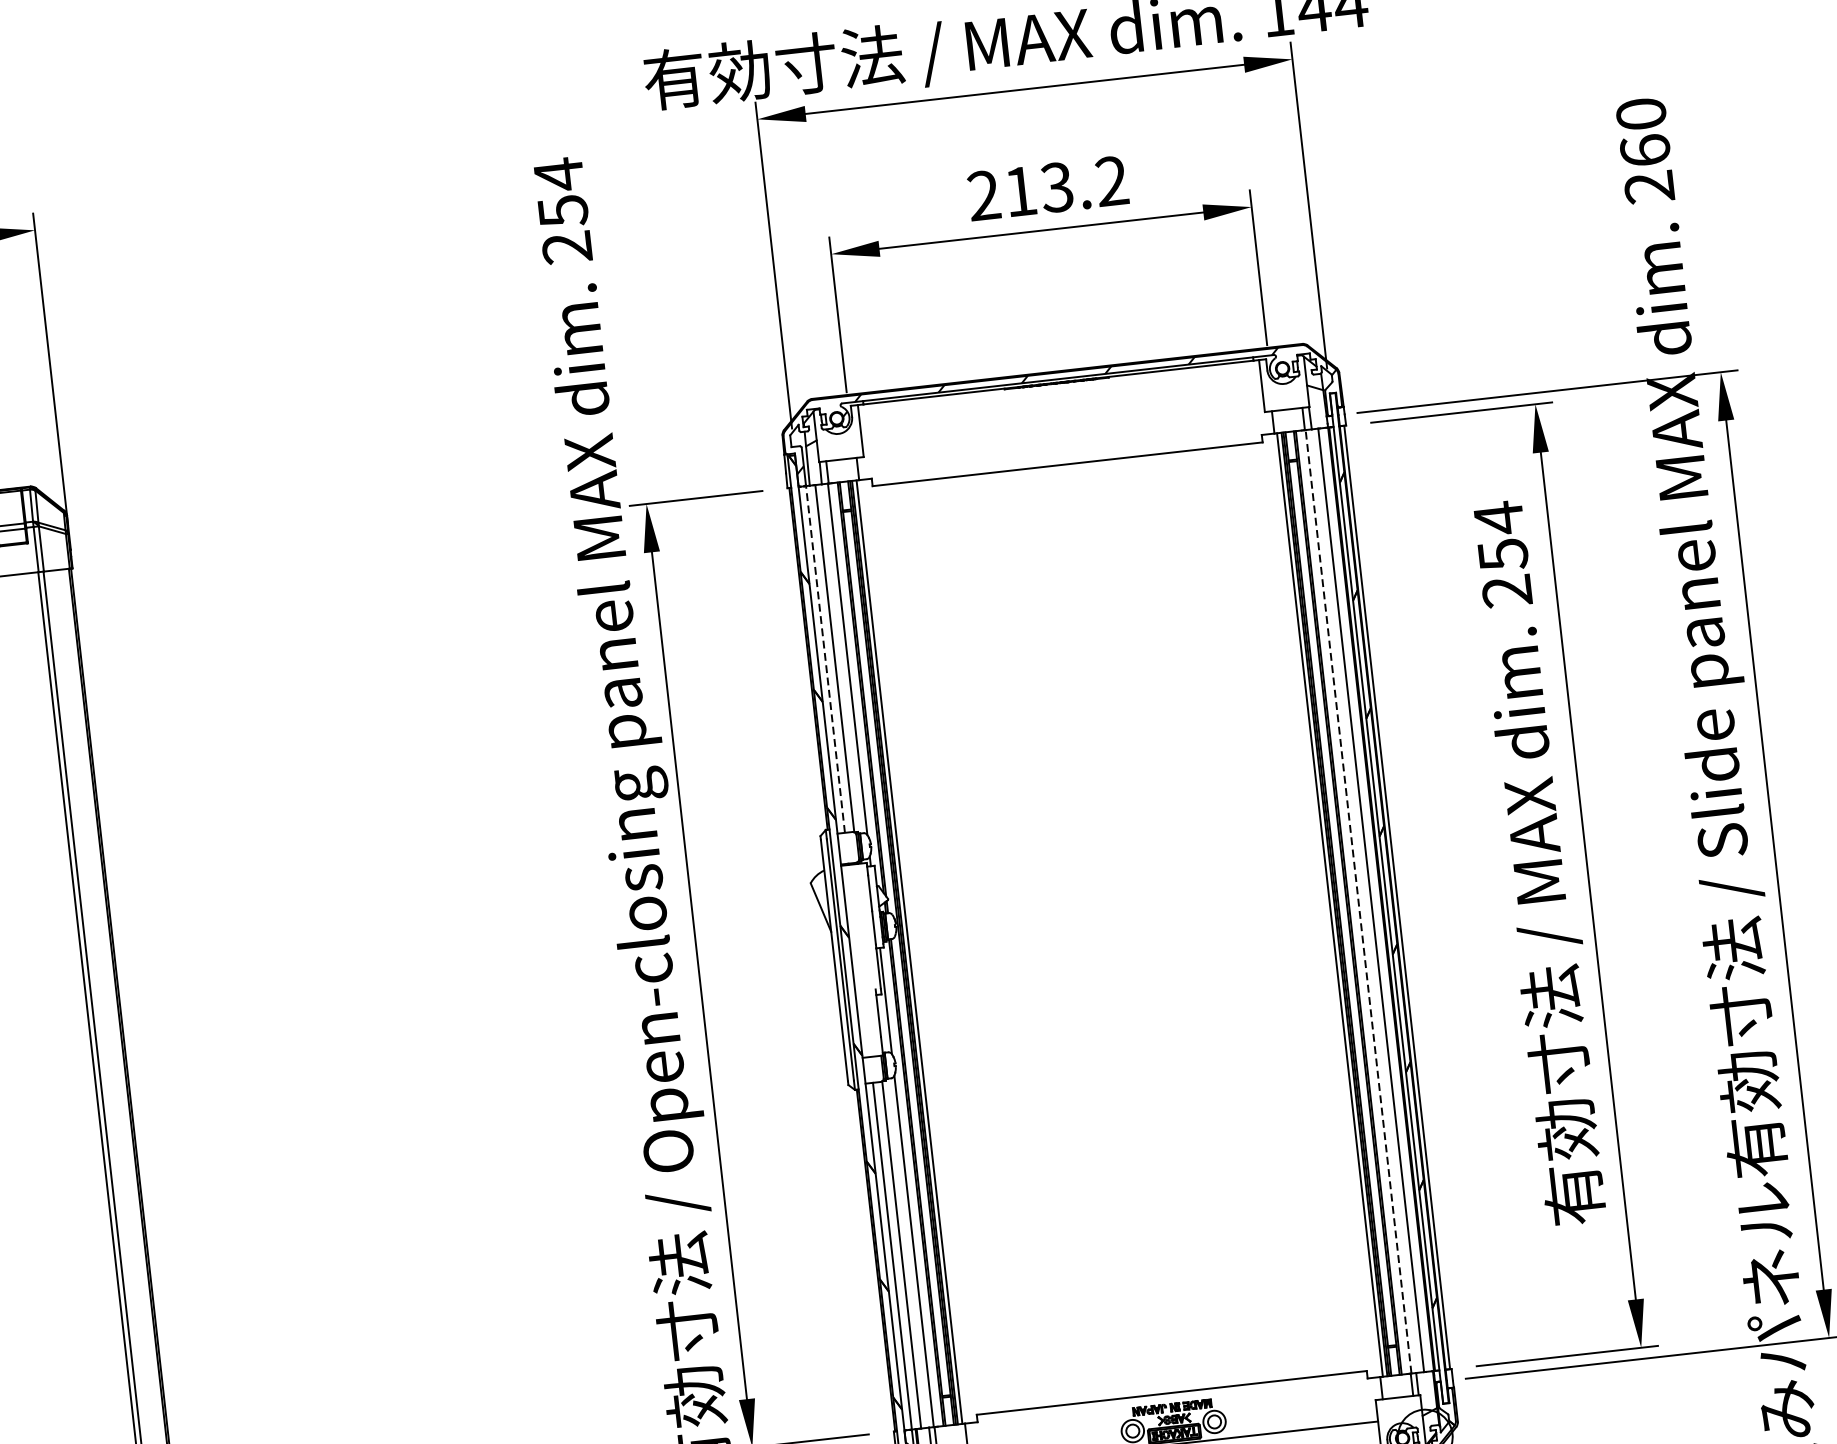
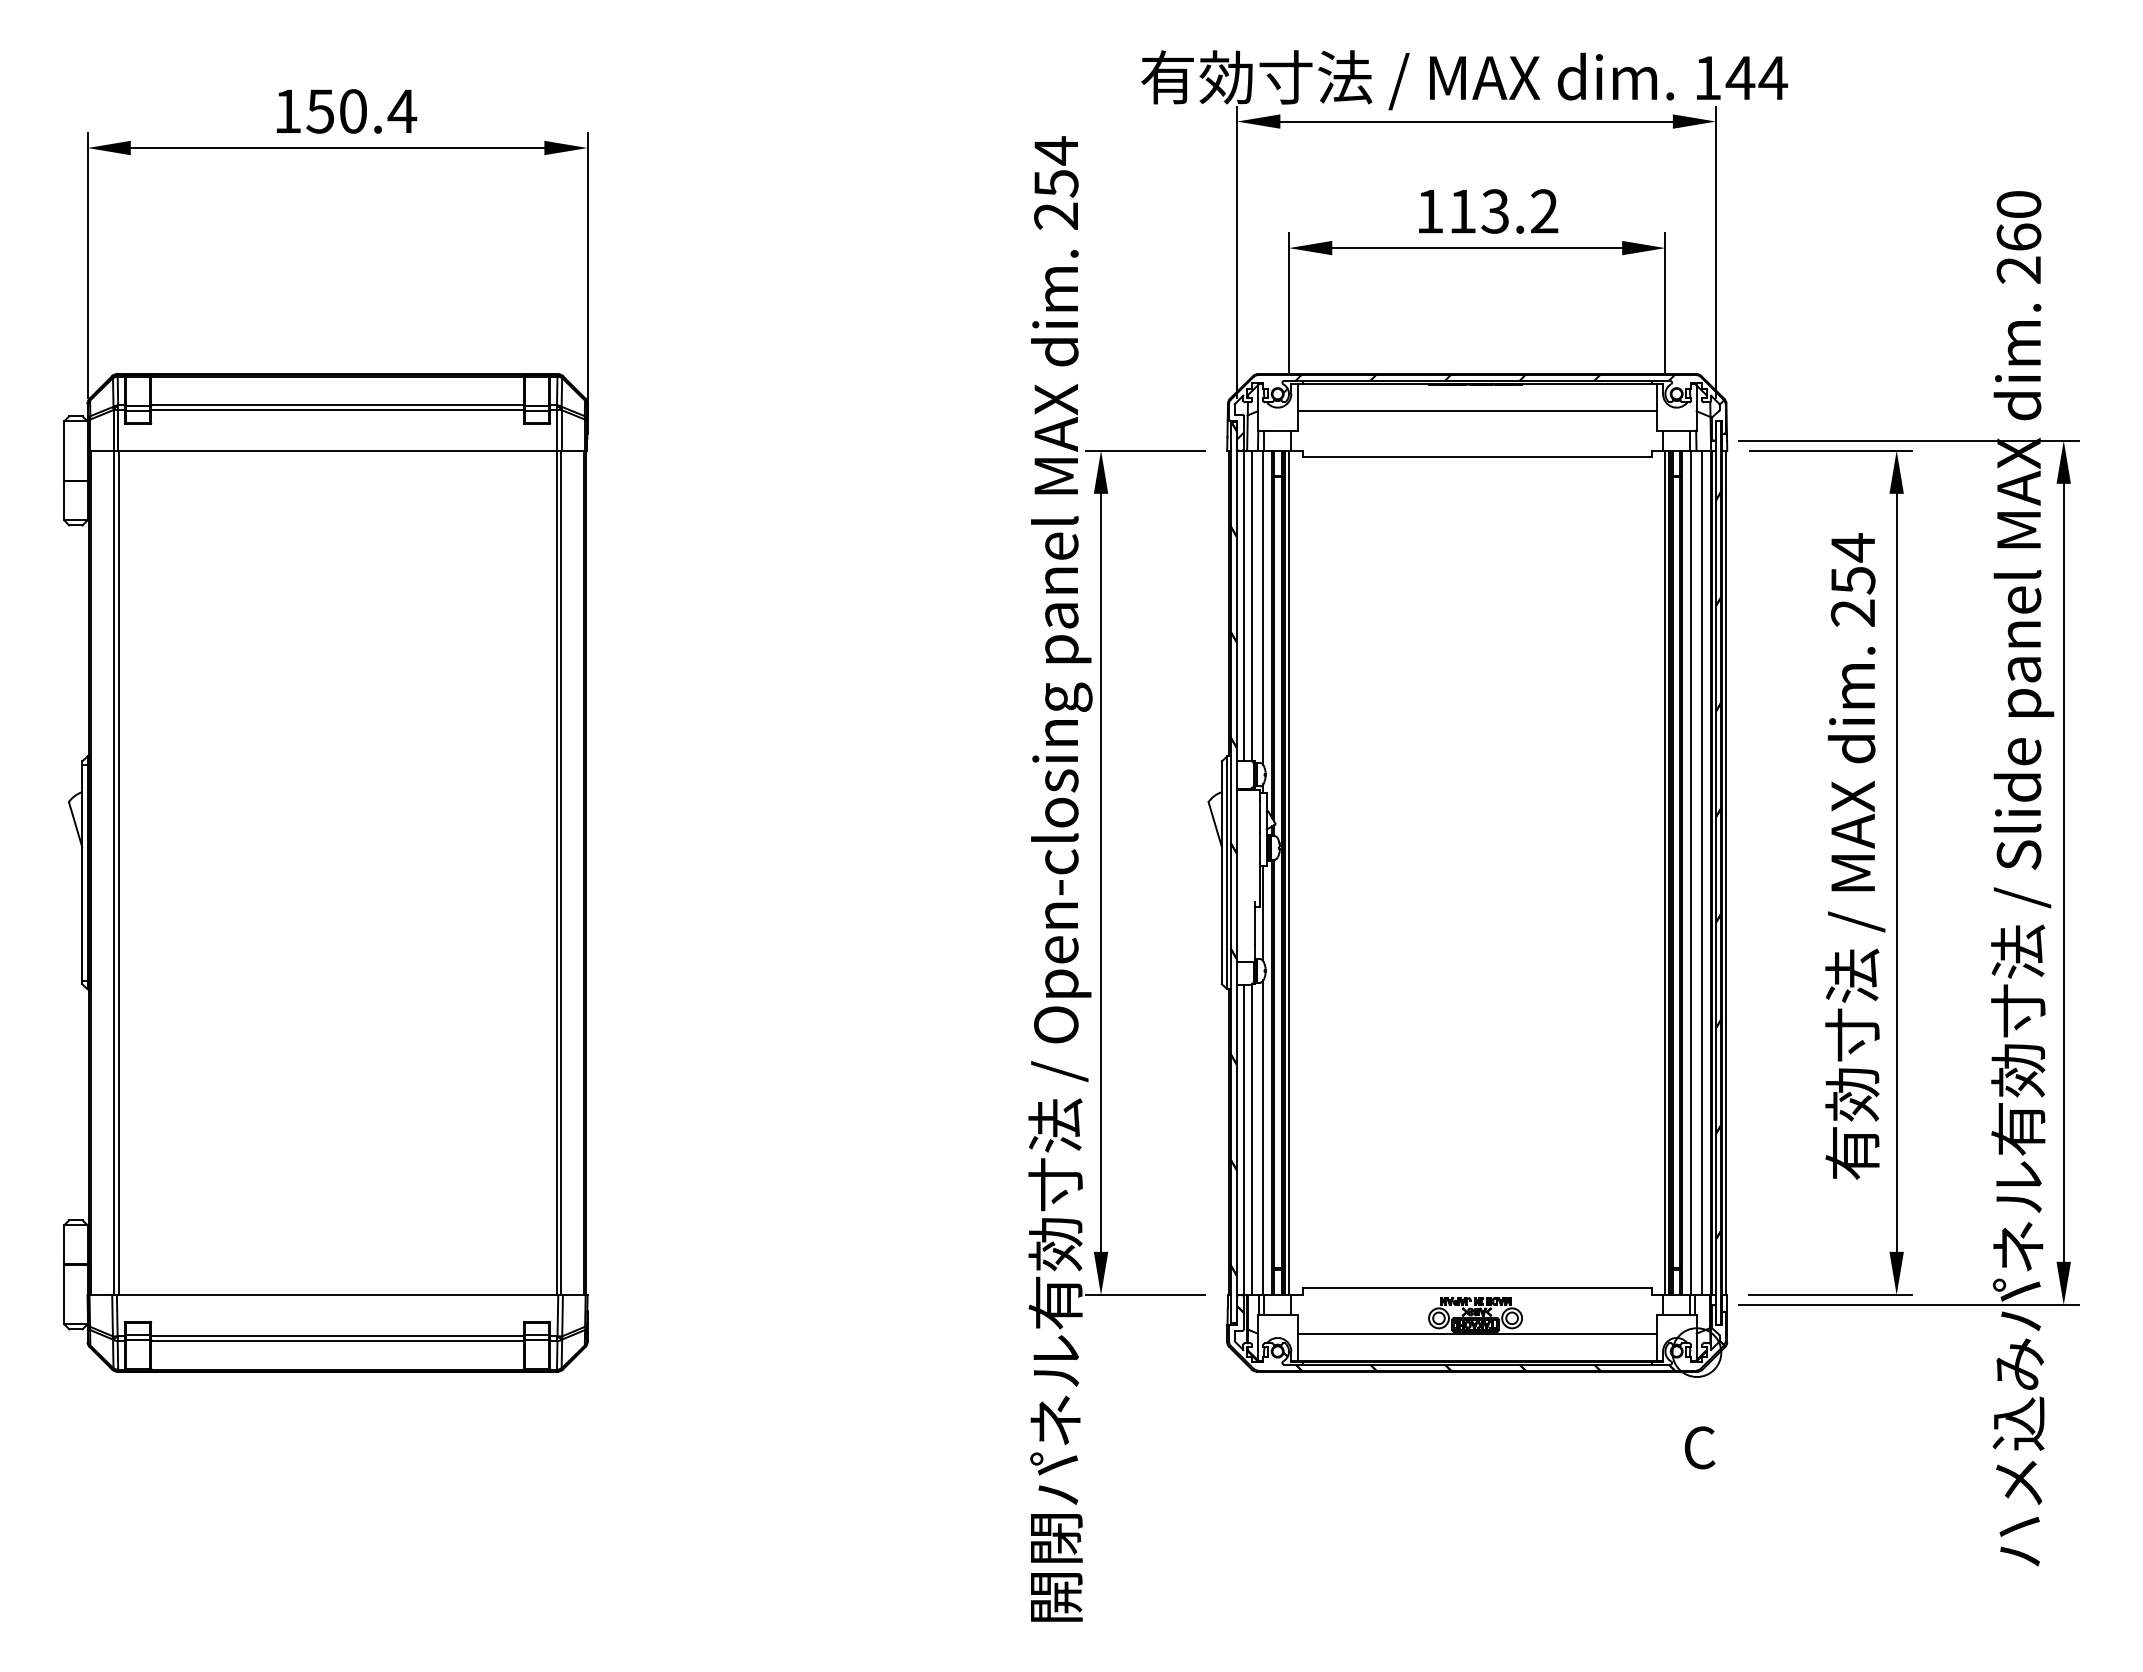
text: (983, 195) -> (1429, 211), 213.2 -> 113.2
line: (1060, 412) -> (1476, 410), added
line: (825, 659) -> (1243, 605), dashed -> solid
line: (1359, 901) -> (1691, 872), dashed -> solid

